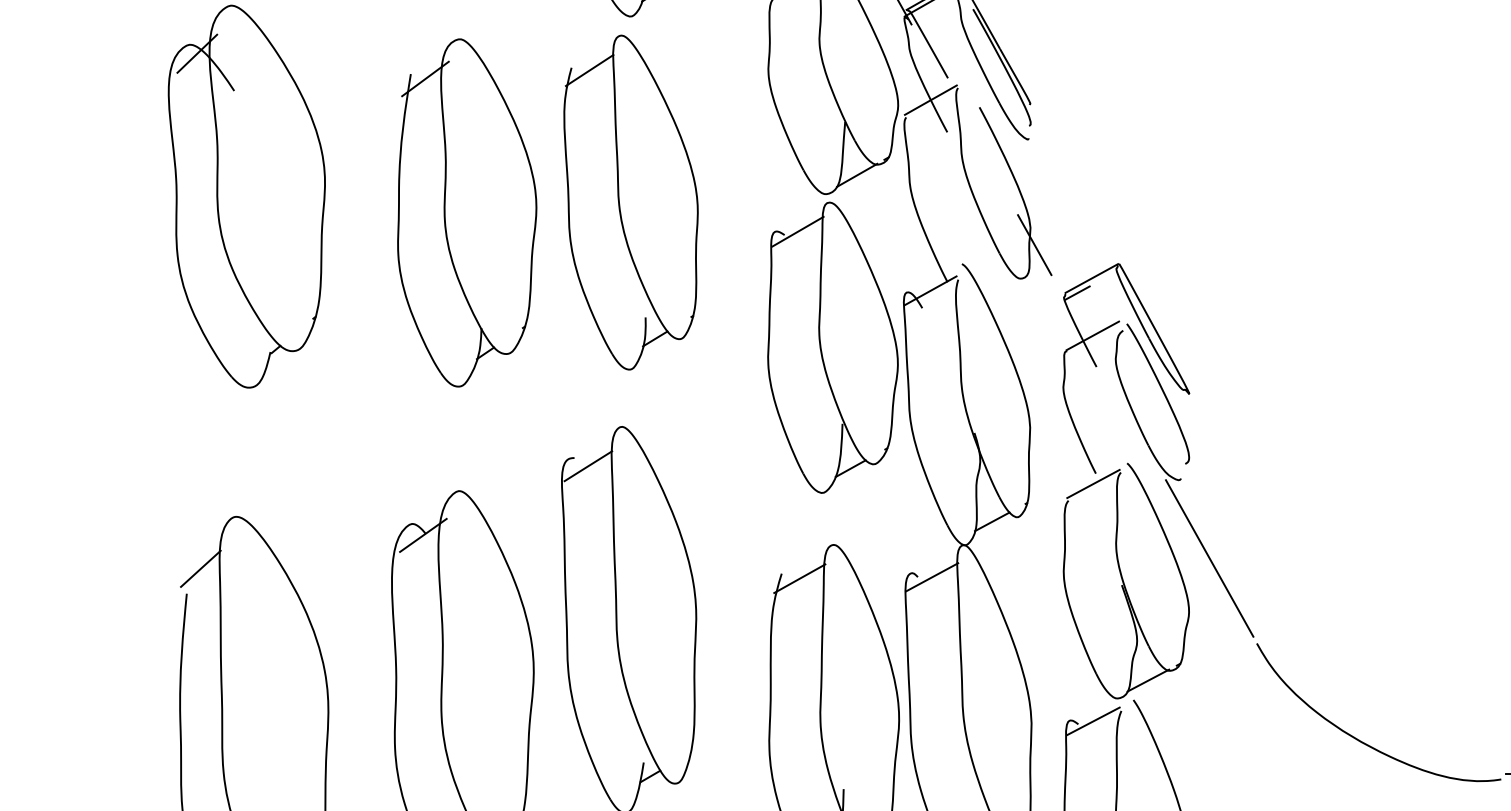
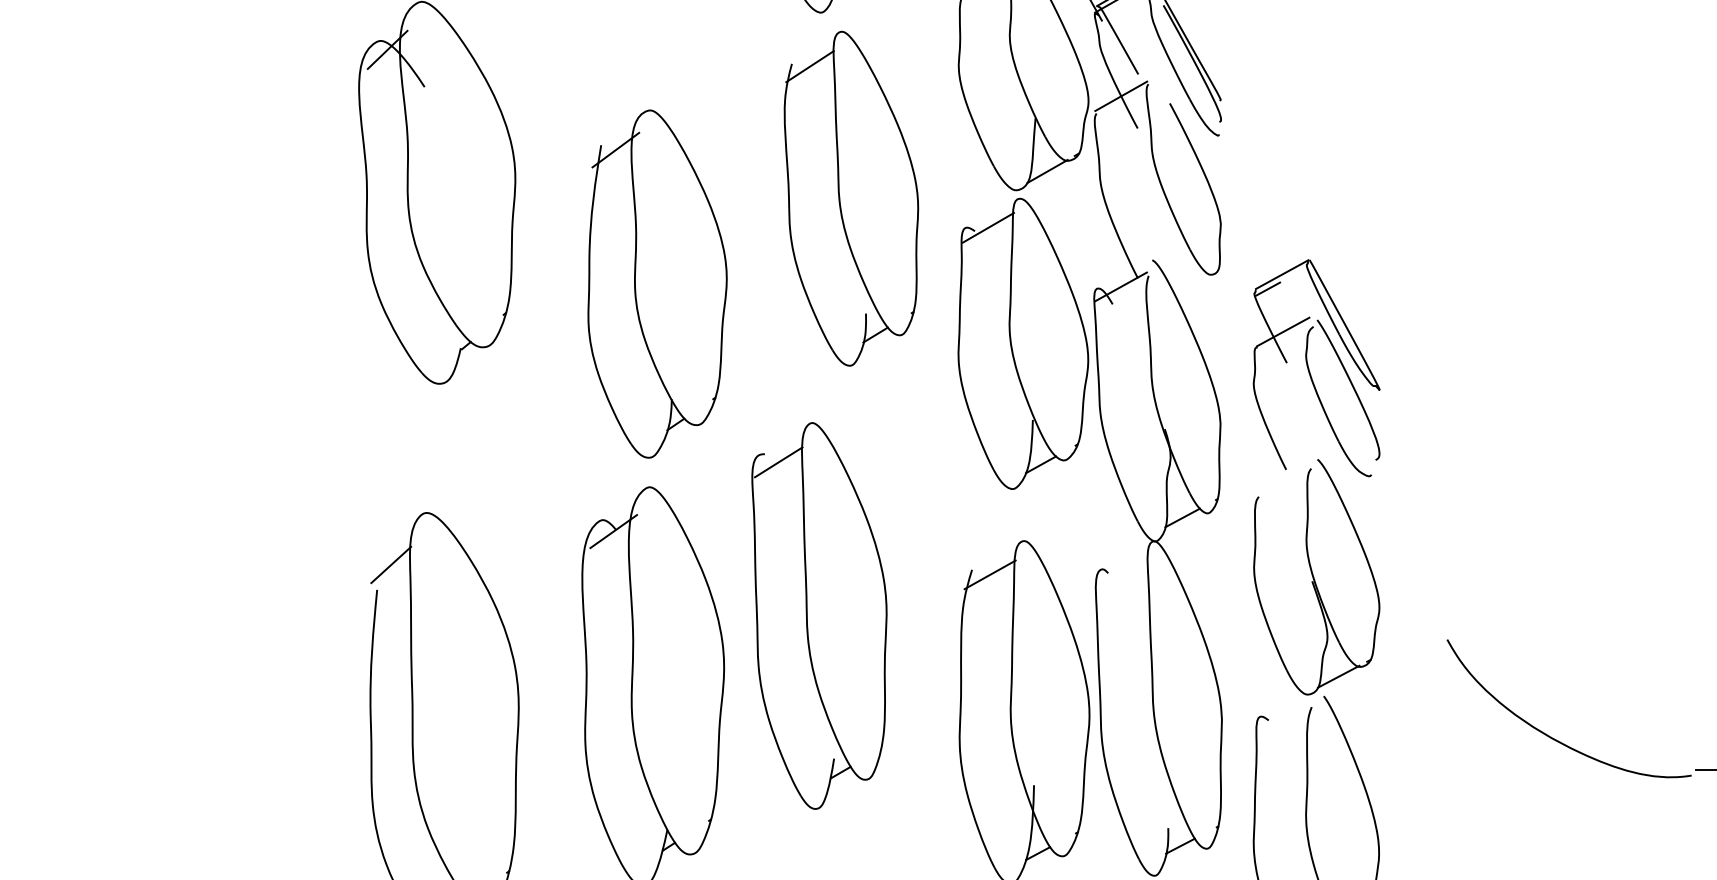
part: (631, 202) -> (851, 198), moved
part: (467, 212) -> (657, 283), moved
line: (1034, 245) -> (1224, 241), removed
line: (1093, 484) -> (1283, 480), removed
line: (1209, 558) -> (1399, 554), removed
line: (932, 577) -> (1122, 573), removed
line: (1093, 721) -> (1283, 717), removed

